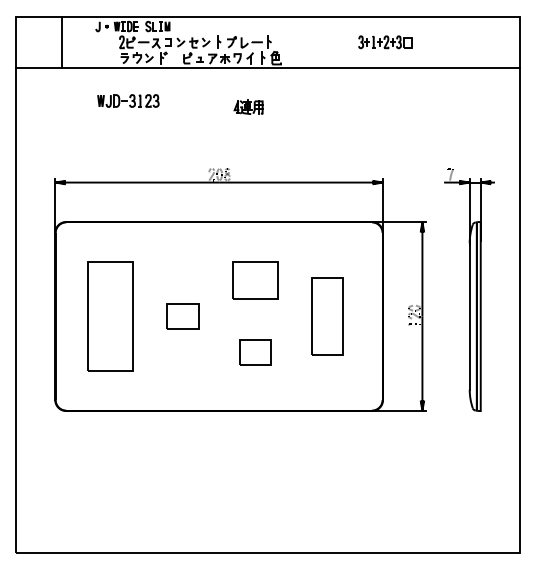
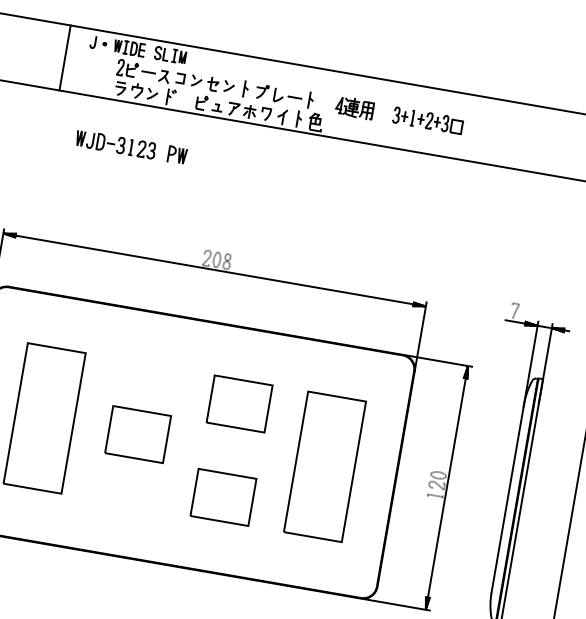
line: (61, 42) -> (64, 58), moved
part: (385, 42) -> (428, 120), moved
part: (176, 100) -> (177, 154), added
part: (248, 106) -> (354, 106), moved
part: (182, 316) -> (137, 434), size x1.43
part: (327, 316) -> (324, 466), size x1.43
part: (255, 352) -> (223, 497), size x1.43

